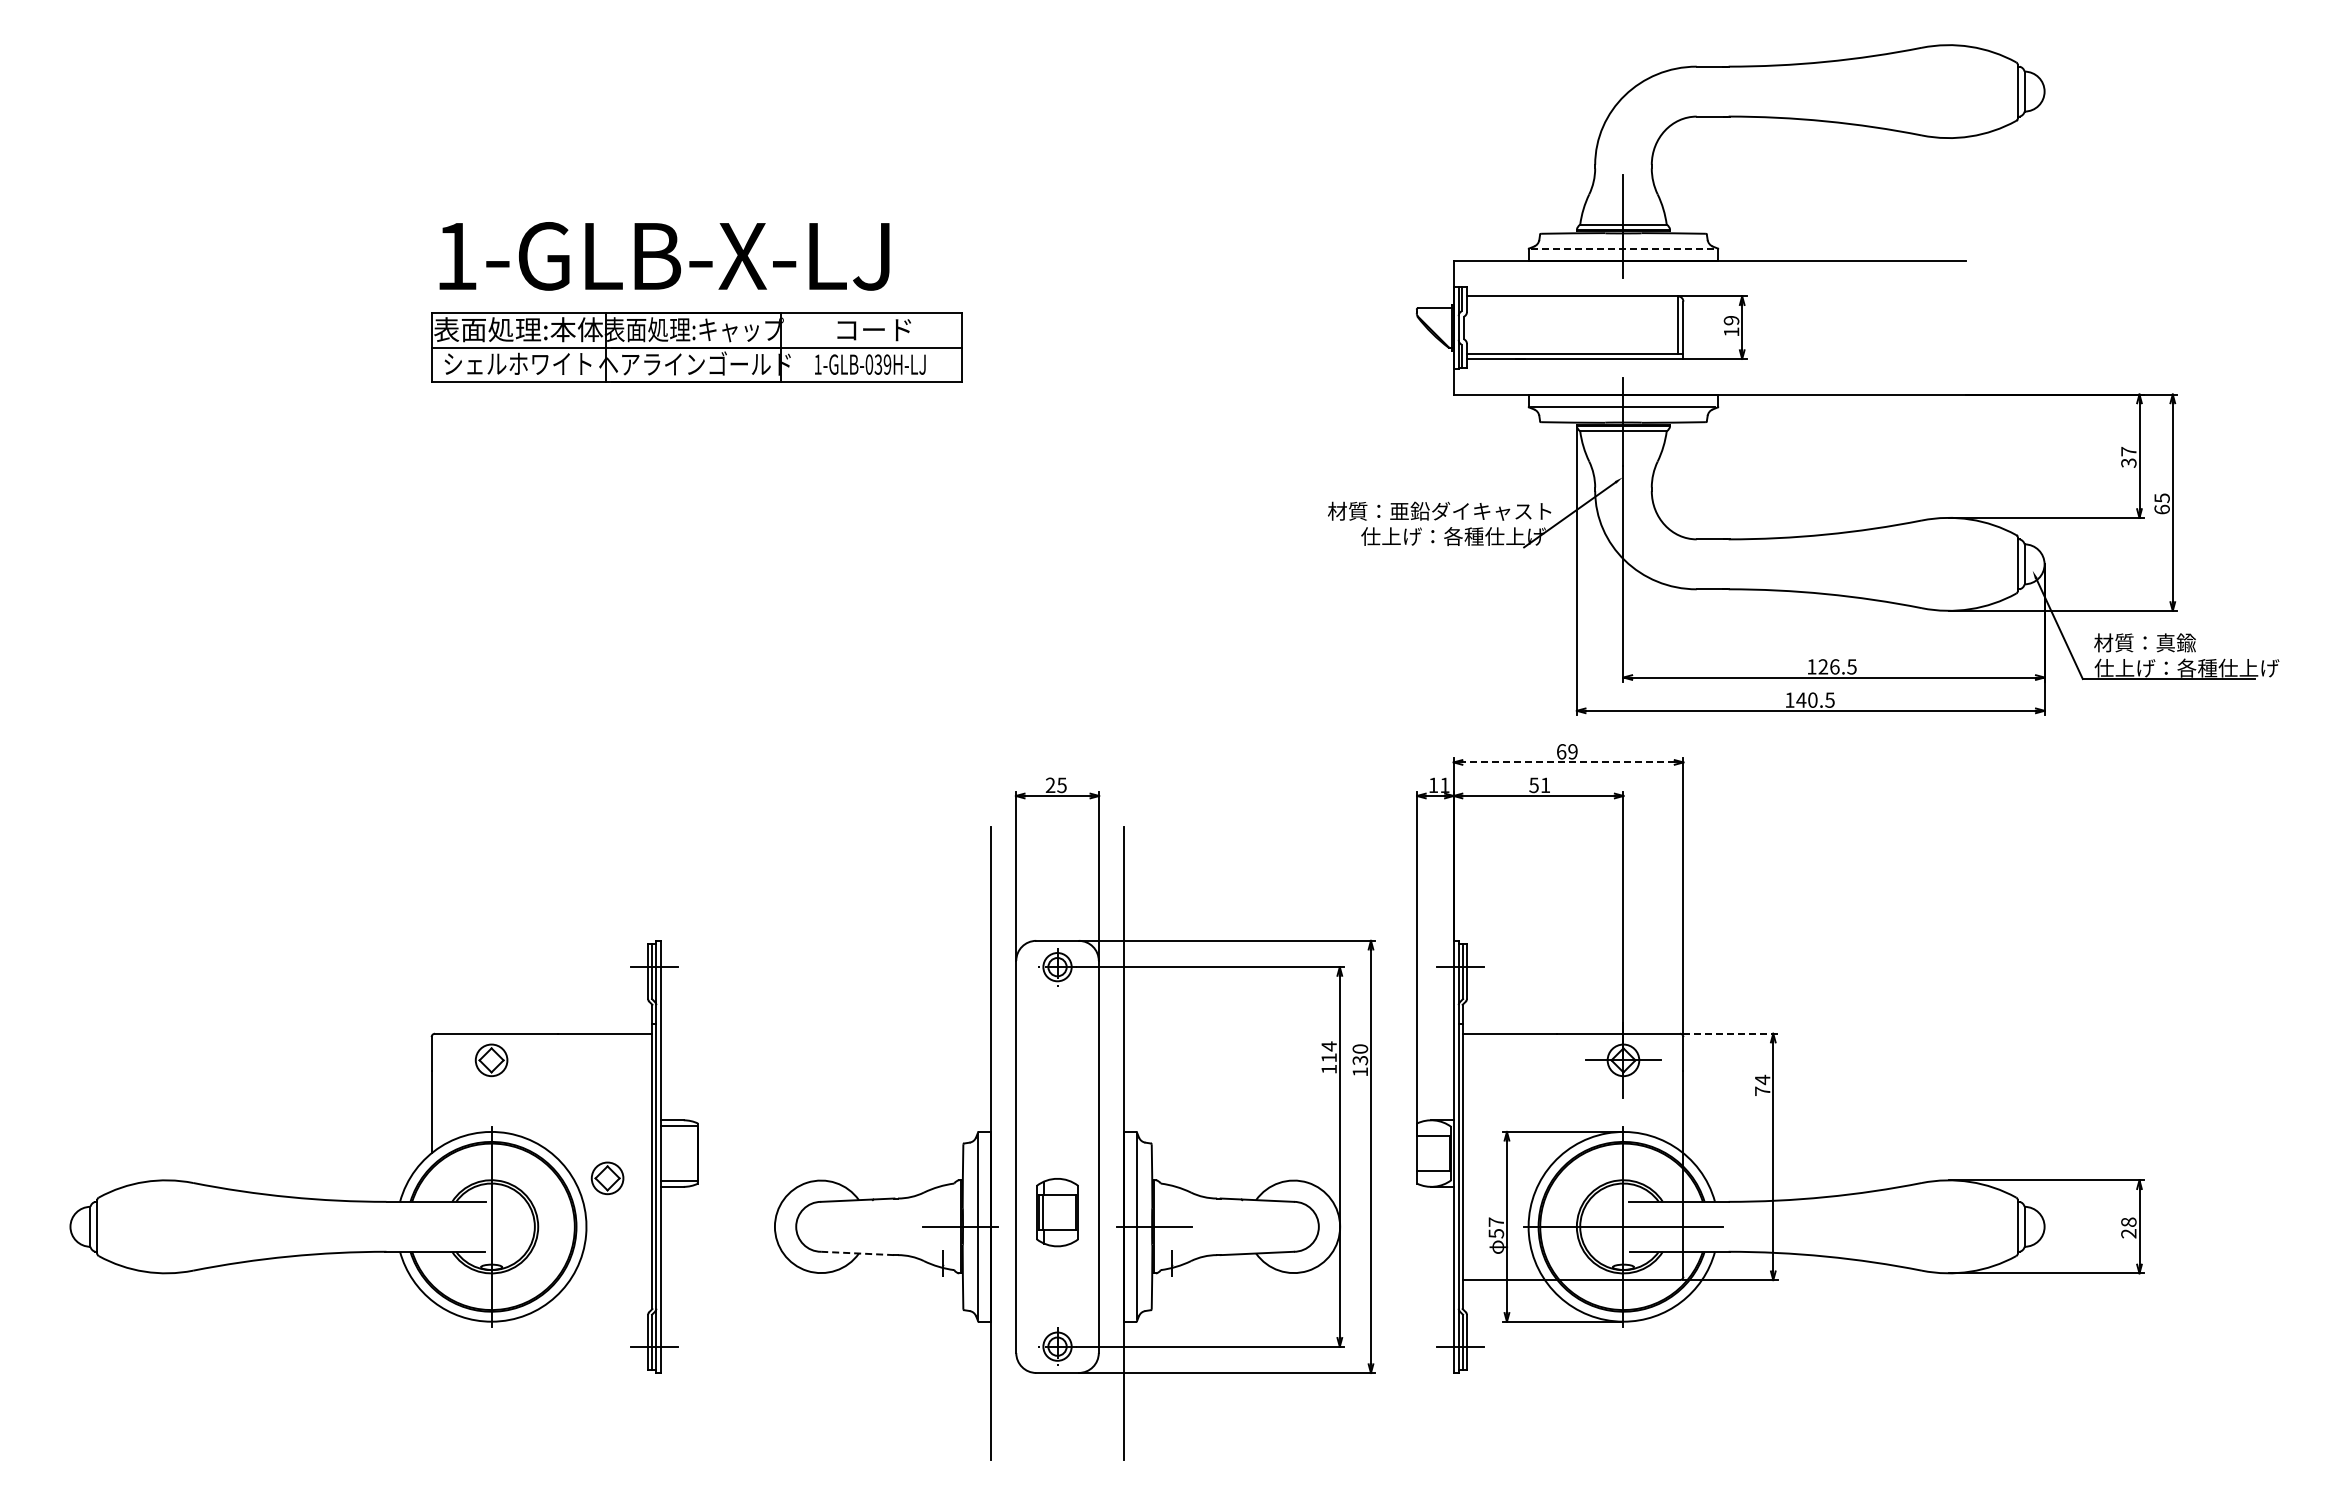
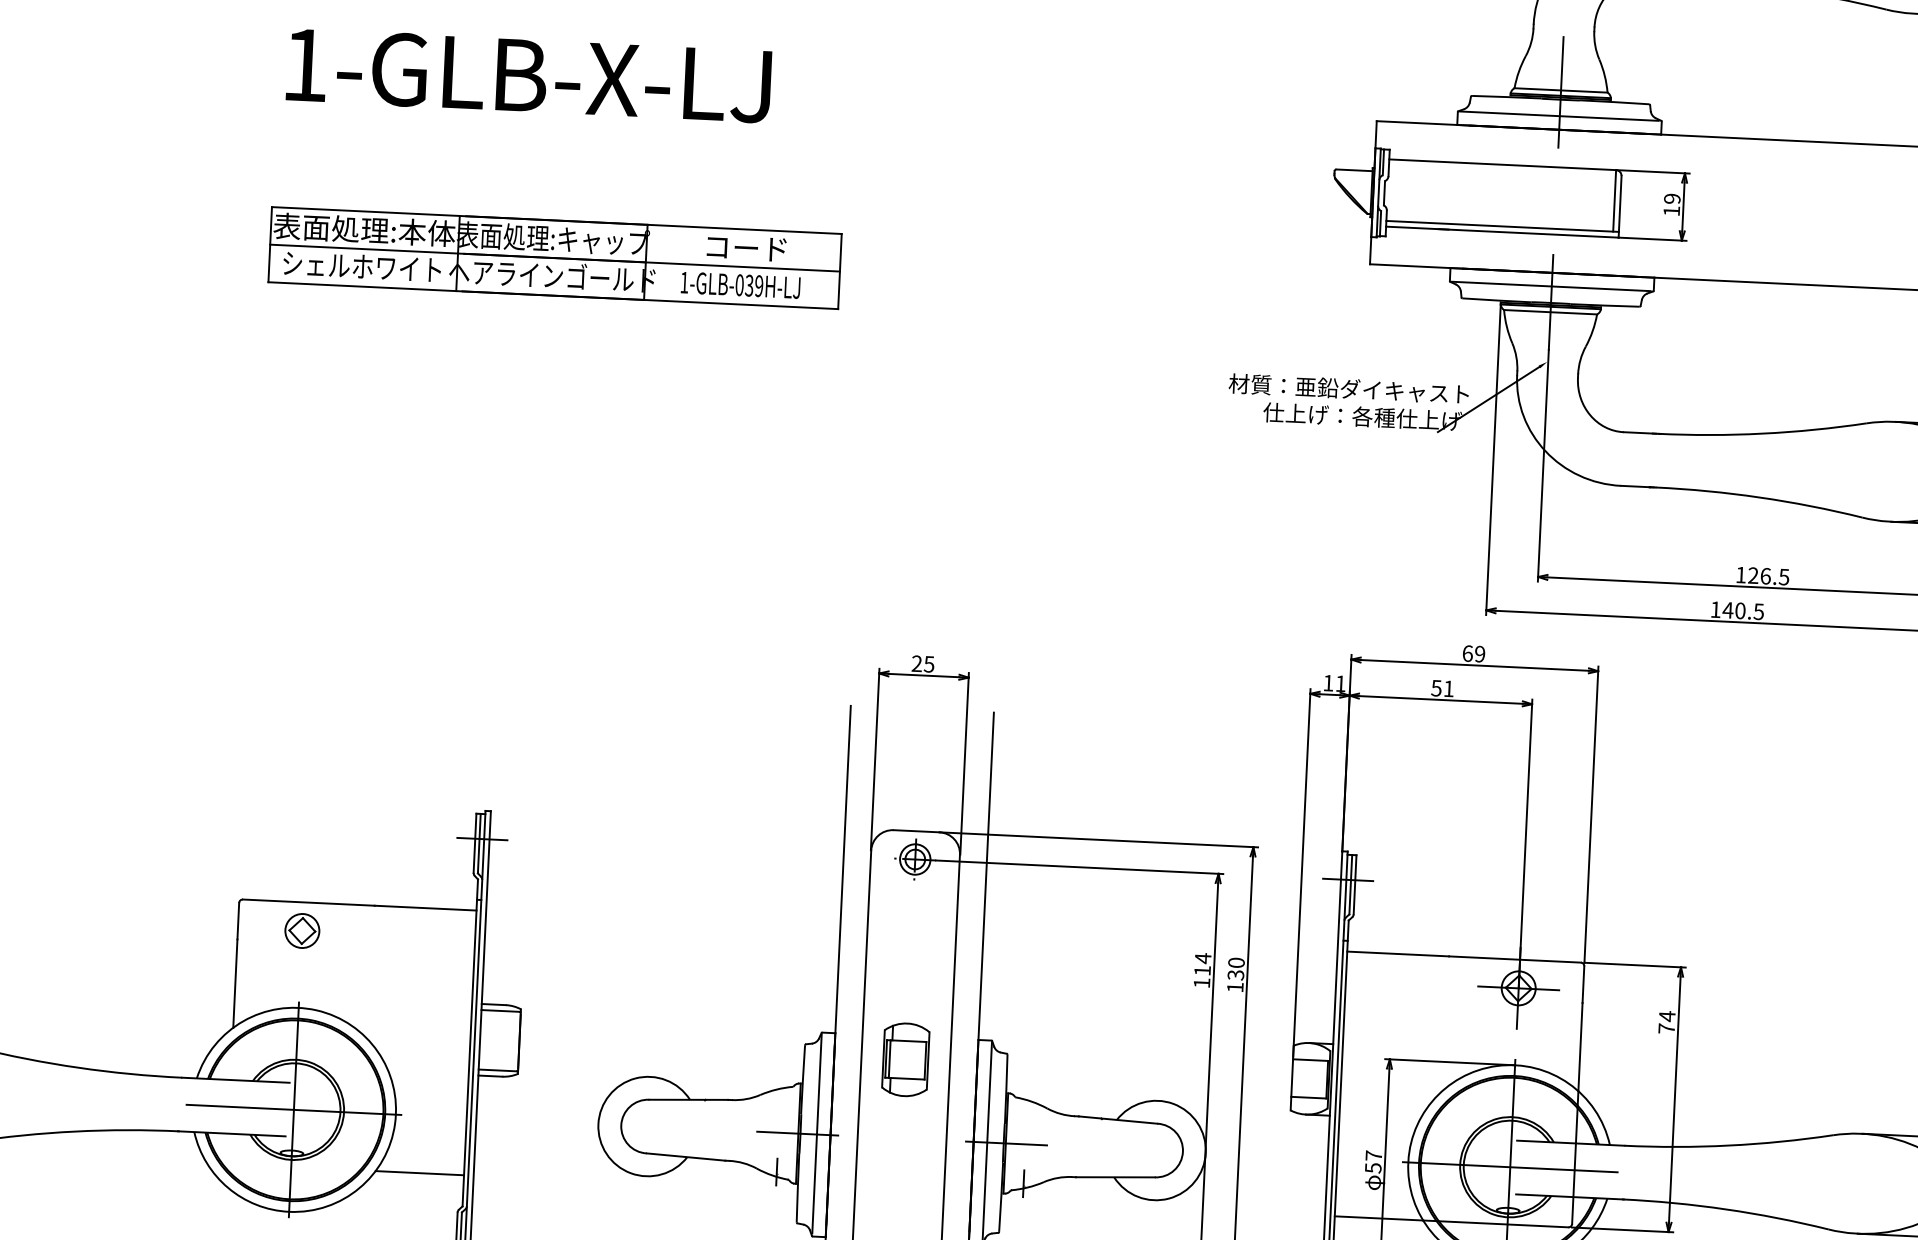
line: (1623, 248) -> (1559, 115), dashed -> solid
part: (696, 347) -> (554, 258), moved
line: (1568, 762) -> (1474, 665), dashed -> solid
line: (1731, 1033) -> (1636, 964), dashed -> solid
part: (607, 1178) -> (420, 1063), removed
part: (1057, 1212) -> (905, 1059), moved
line: (491, 1226) -> (293, 1109), added
line: (857, 1253) -> (685, 1157), dashed -> solid
line: (611, 1280) -> (420, 1173), added

